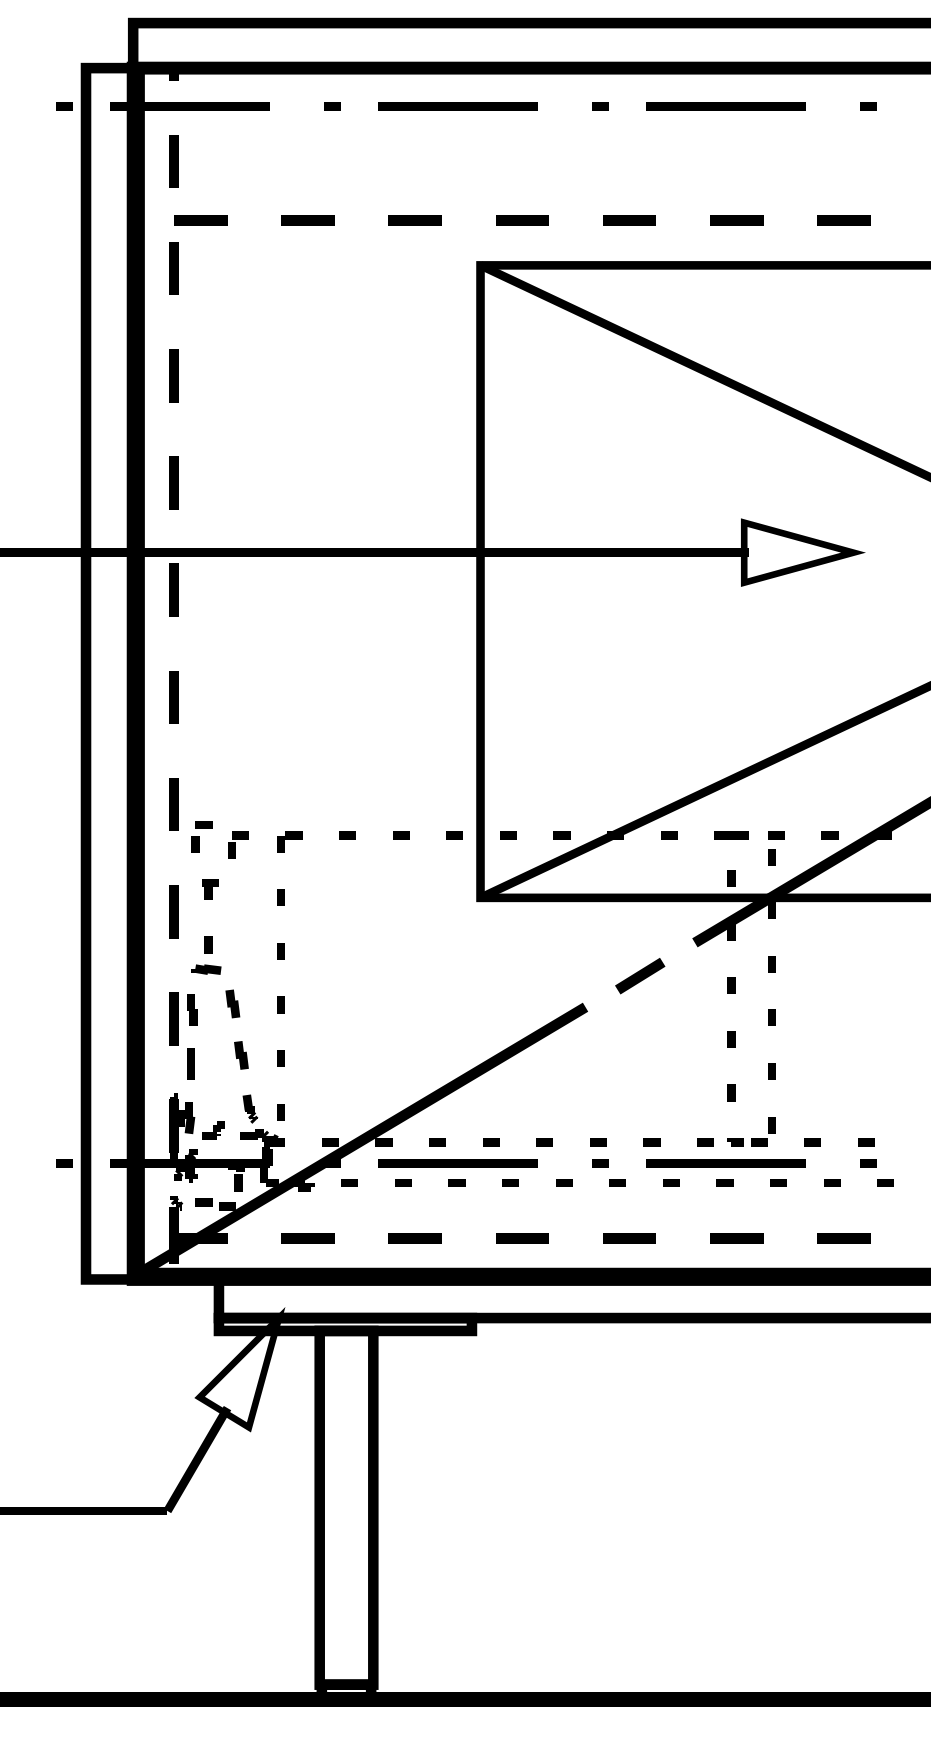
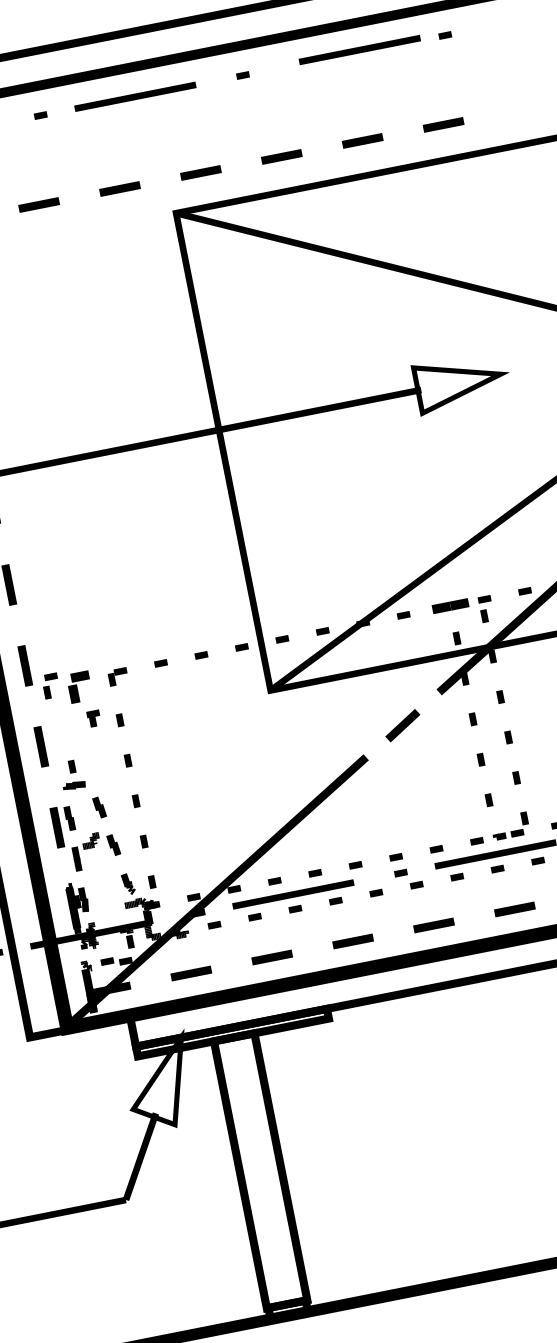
line: (725, 106) -> (359, 49), moved
part: (731, 835) -> (450, 605), size x1.4
part: (238, 844) -> (80, 686), size x1.4
part: (210, 889) -> (94, 718), moved
part: (213, 1130) -> (91, 841), moved

